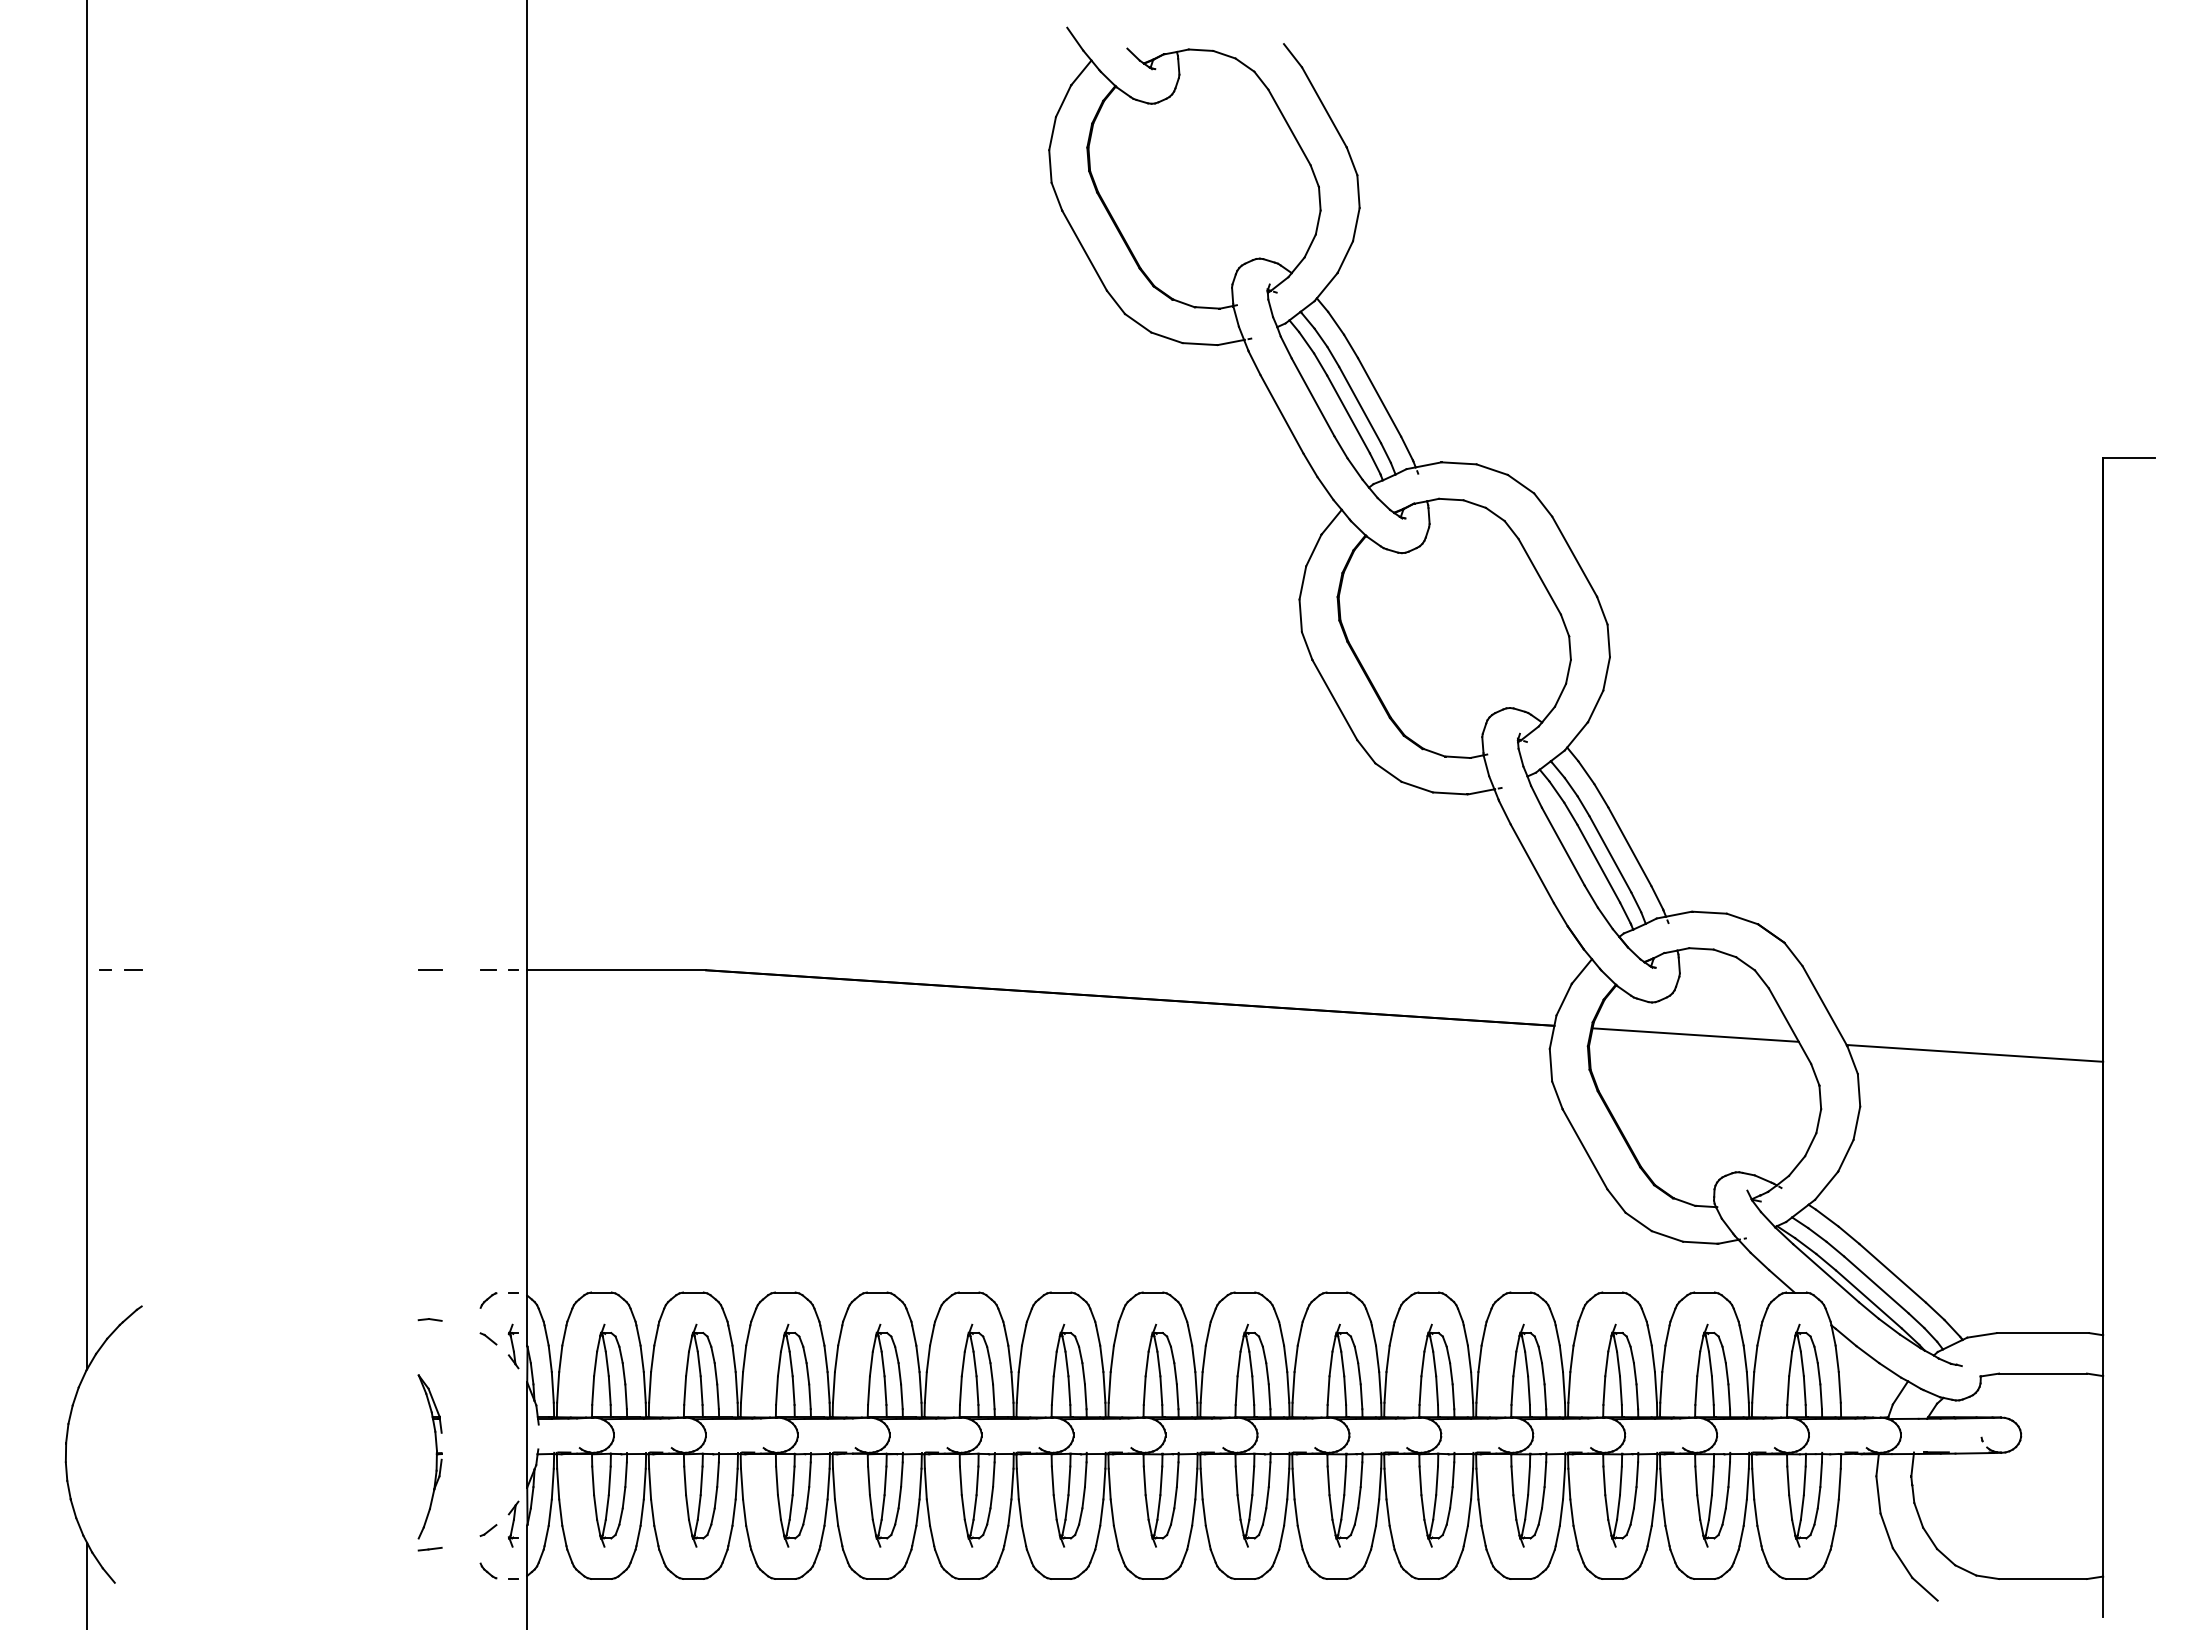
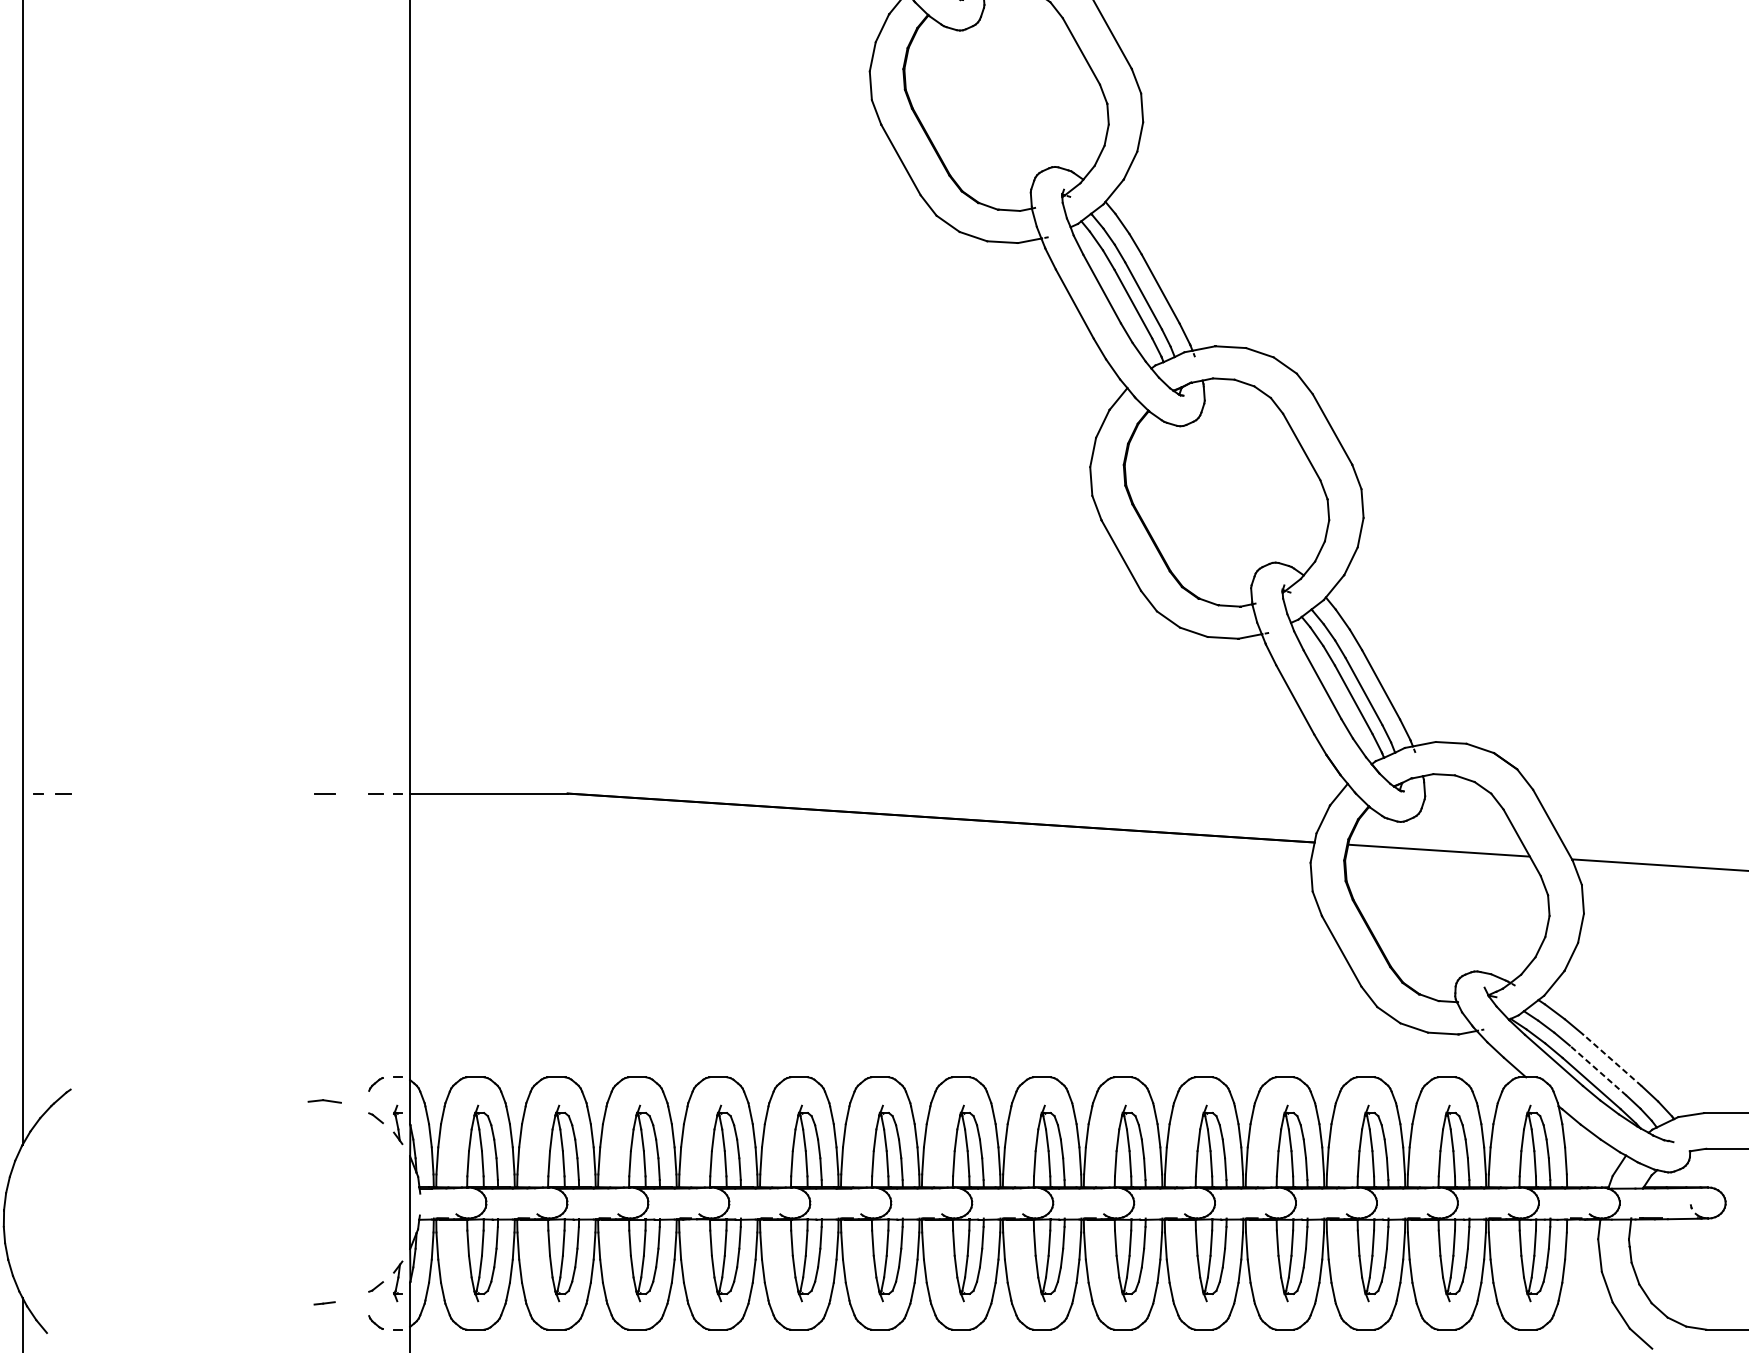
line: (1892, 1272) -> (1612, 1059), solid -> dashed
line: (1876, 1284) -> (1598, 1070), solid -> dashed
part: (429, 1319) -> (324, 1101), size x1.6
part: (435, 1454) -> (329, 1219), removed

